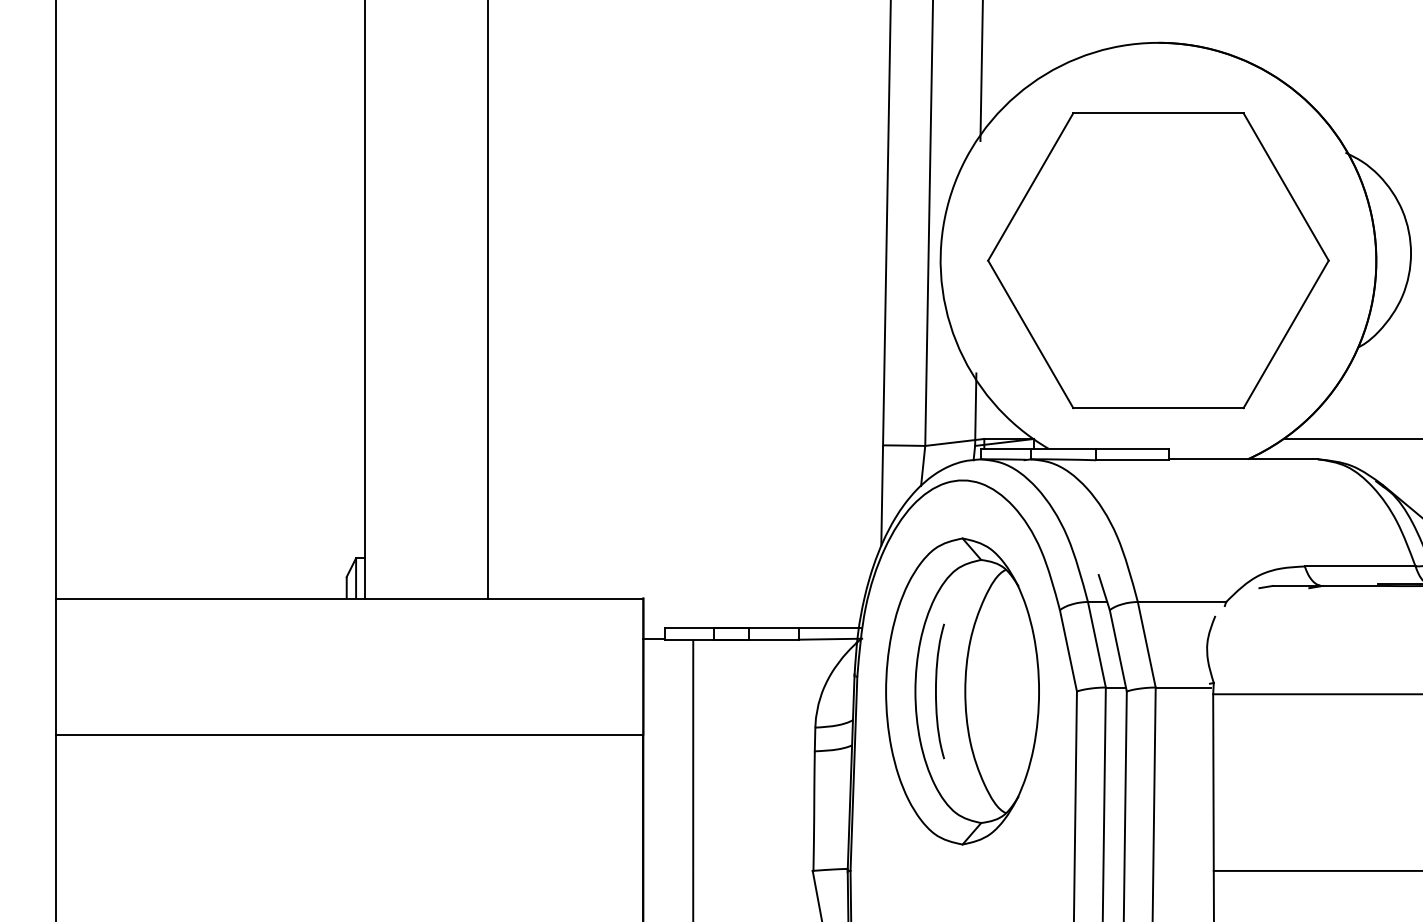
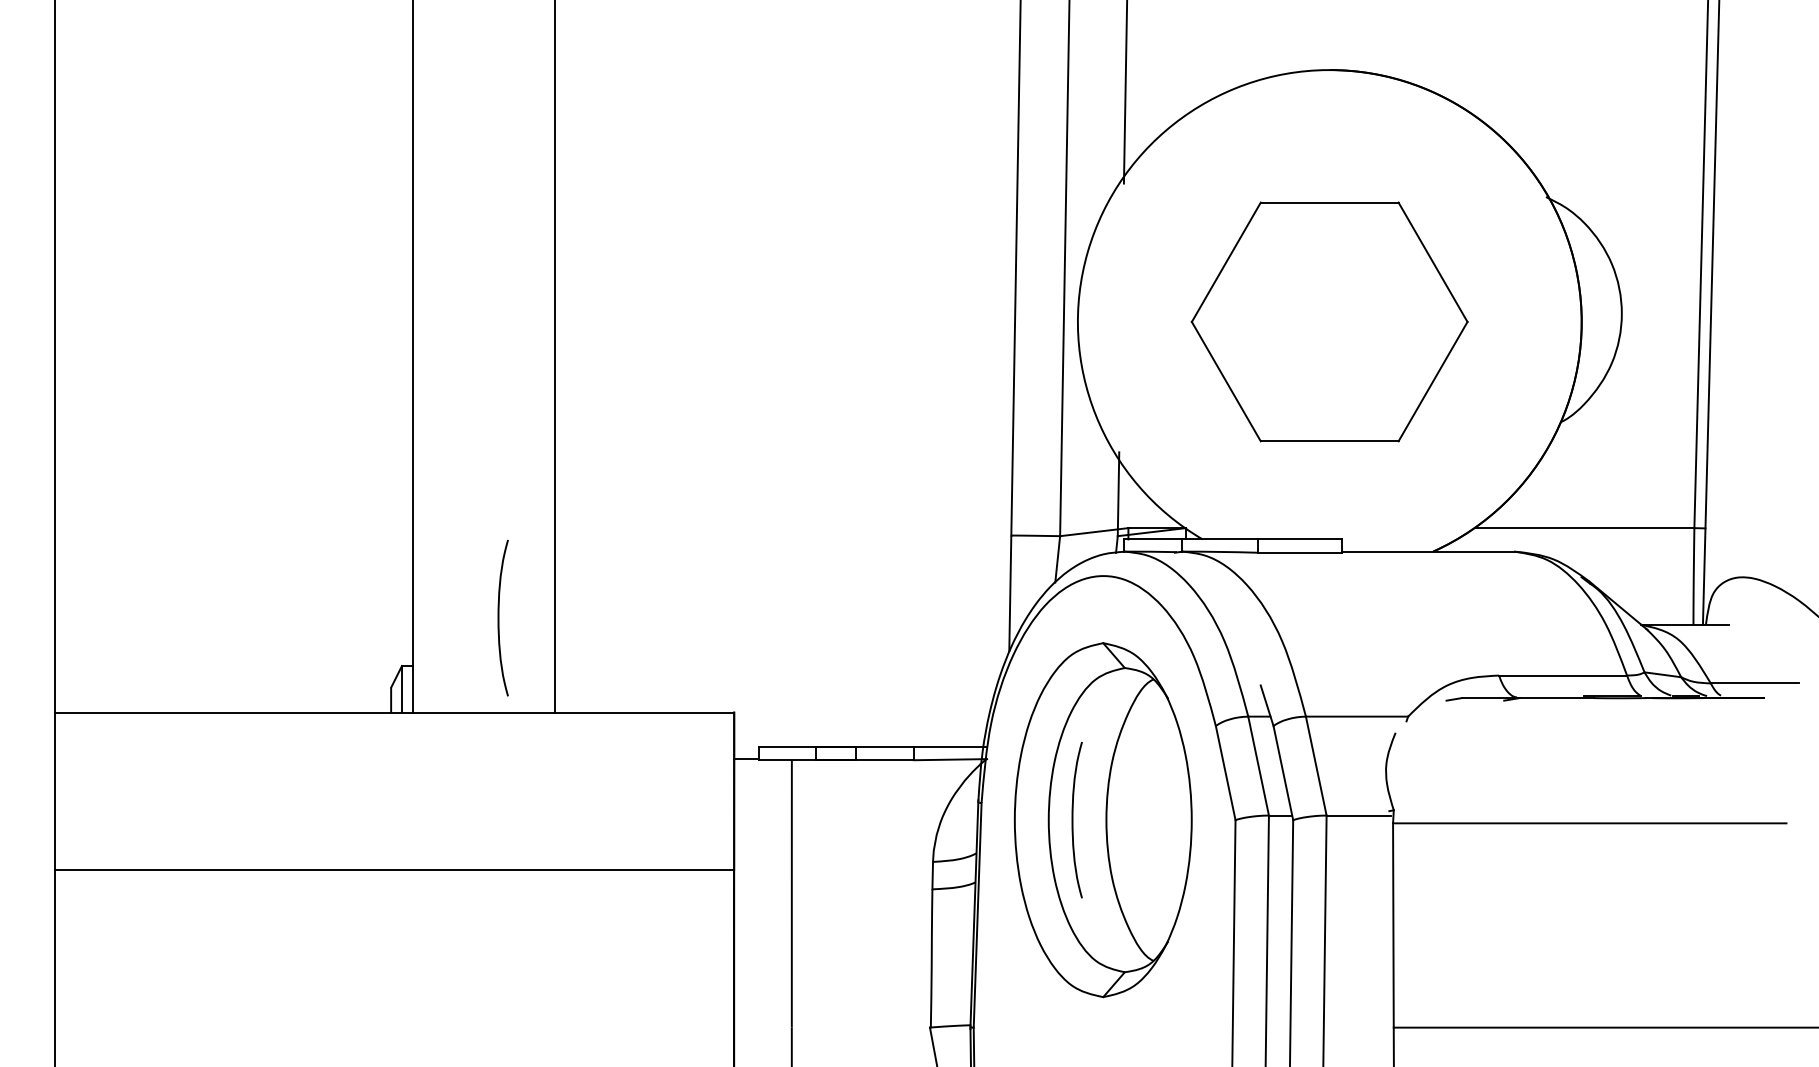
part: (1158, 260) -> (1329, 321), size x0.7
curve: (440, 516) -> (499, 617), added

